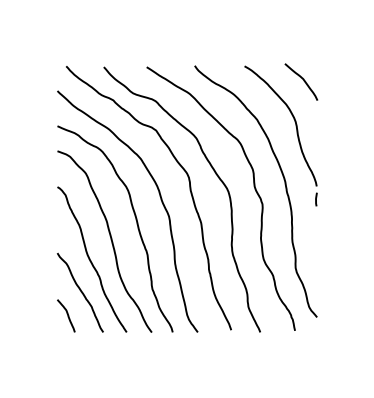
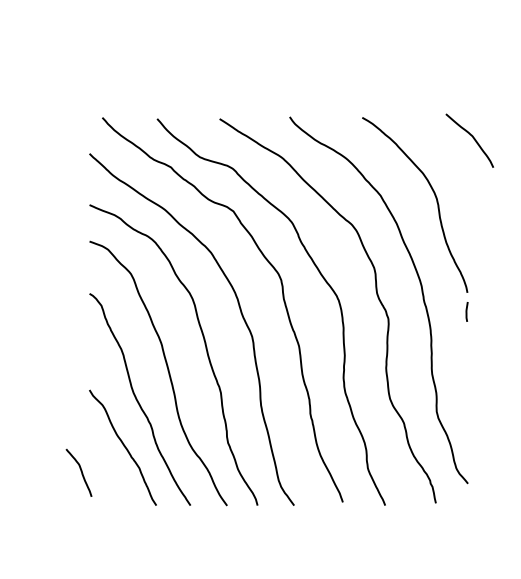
curve: (303, 81) -> (472, 139), moved
curve: (67, 315) -> (80, 472), moved

